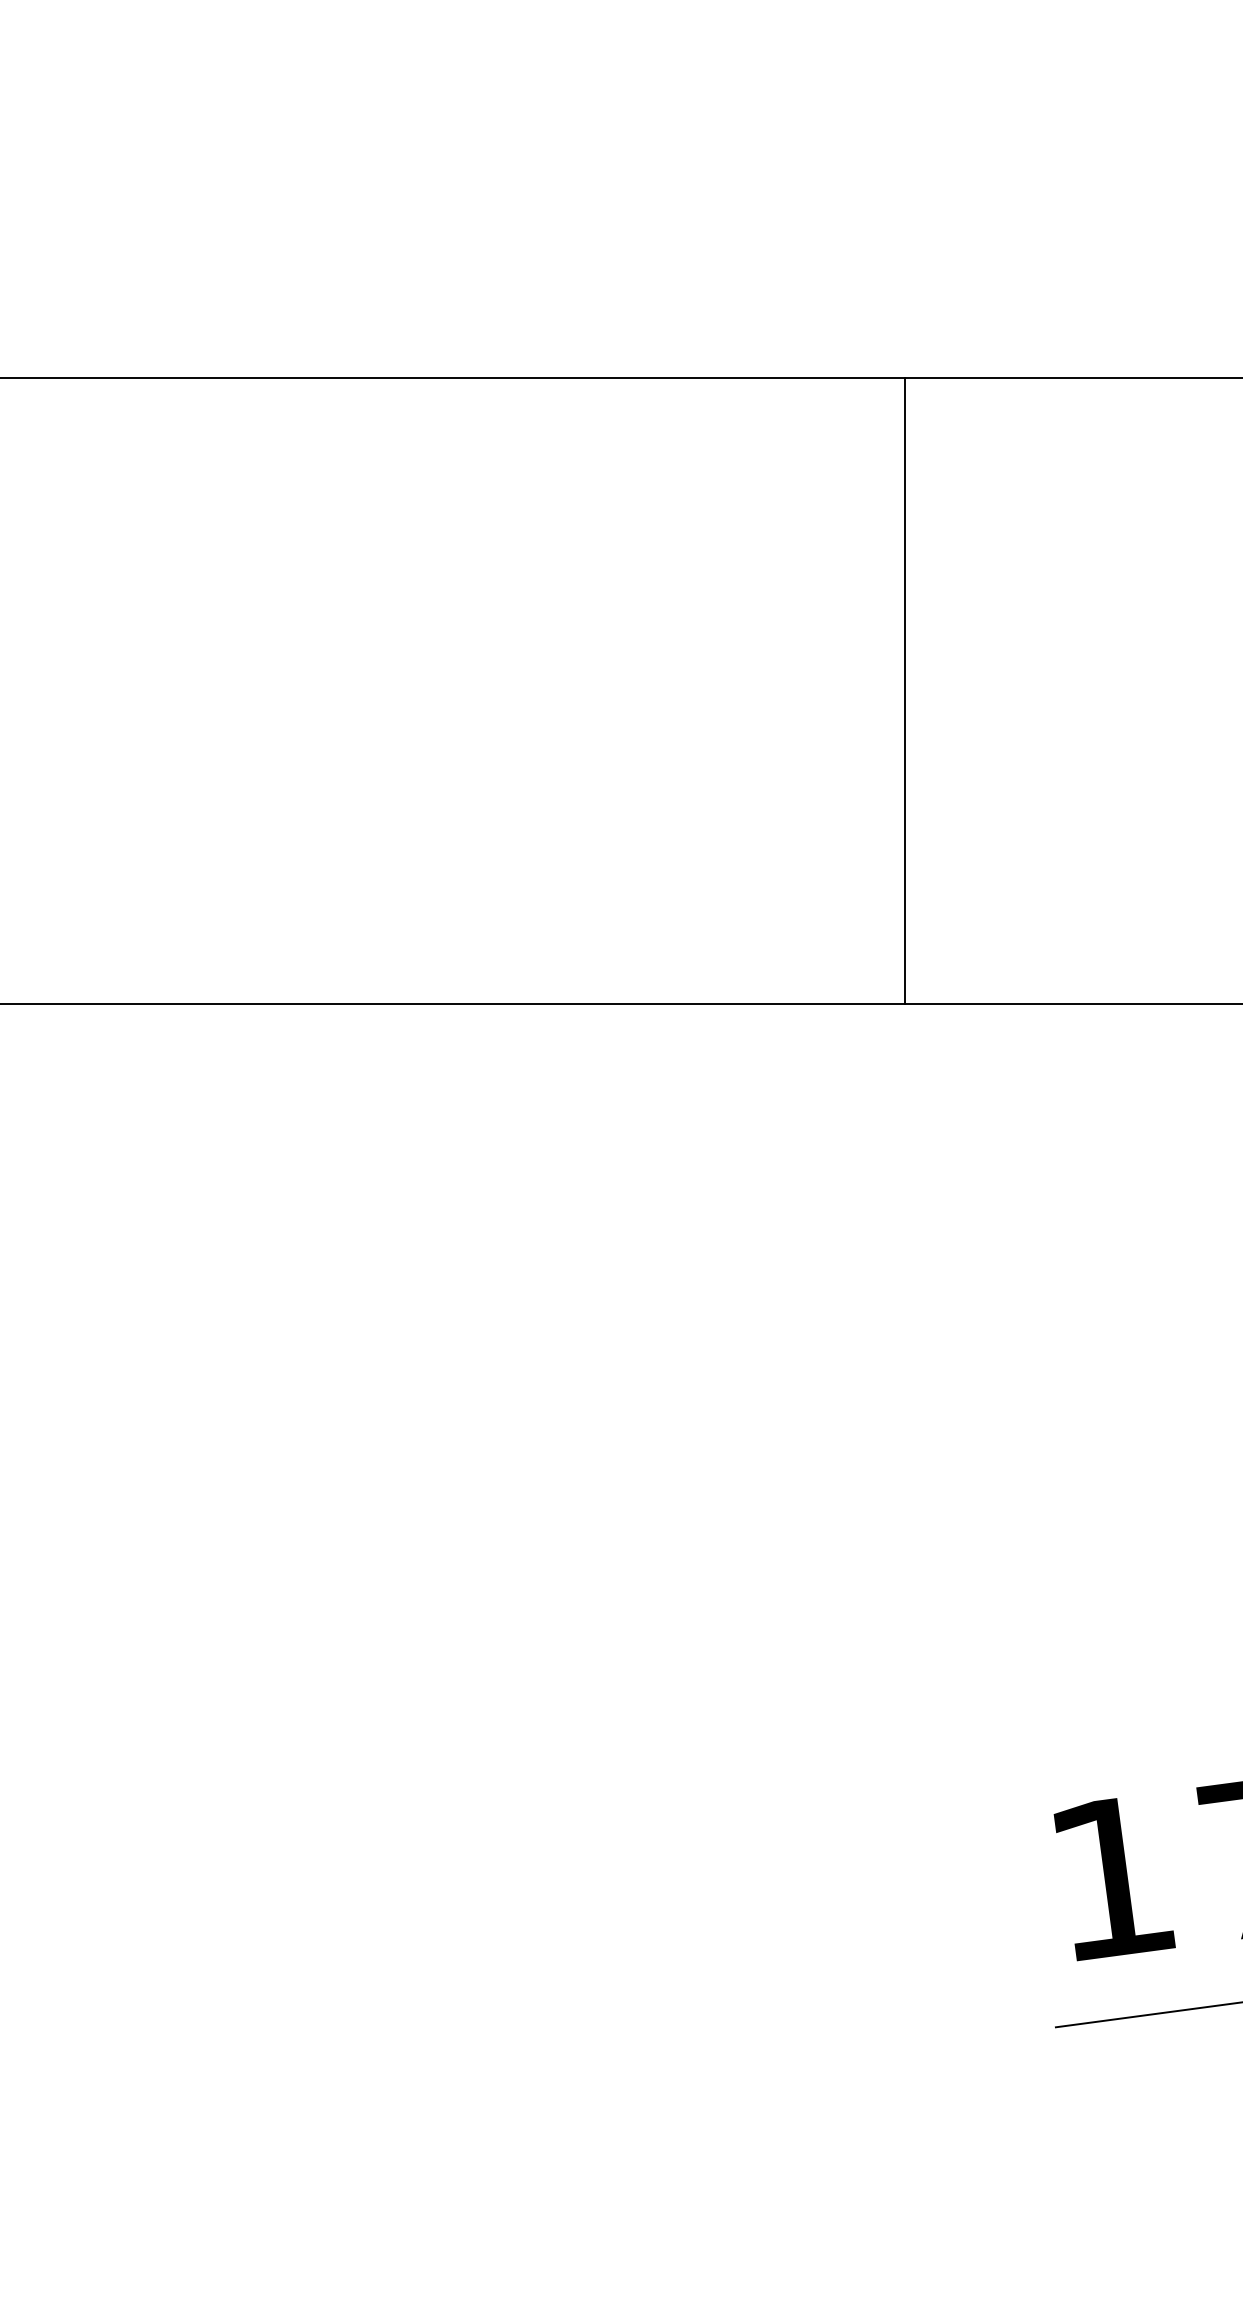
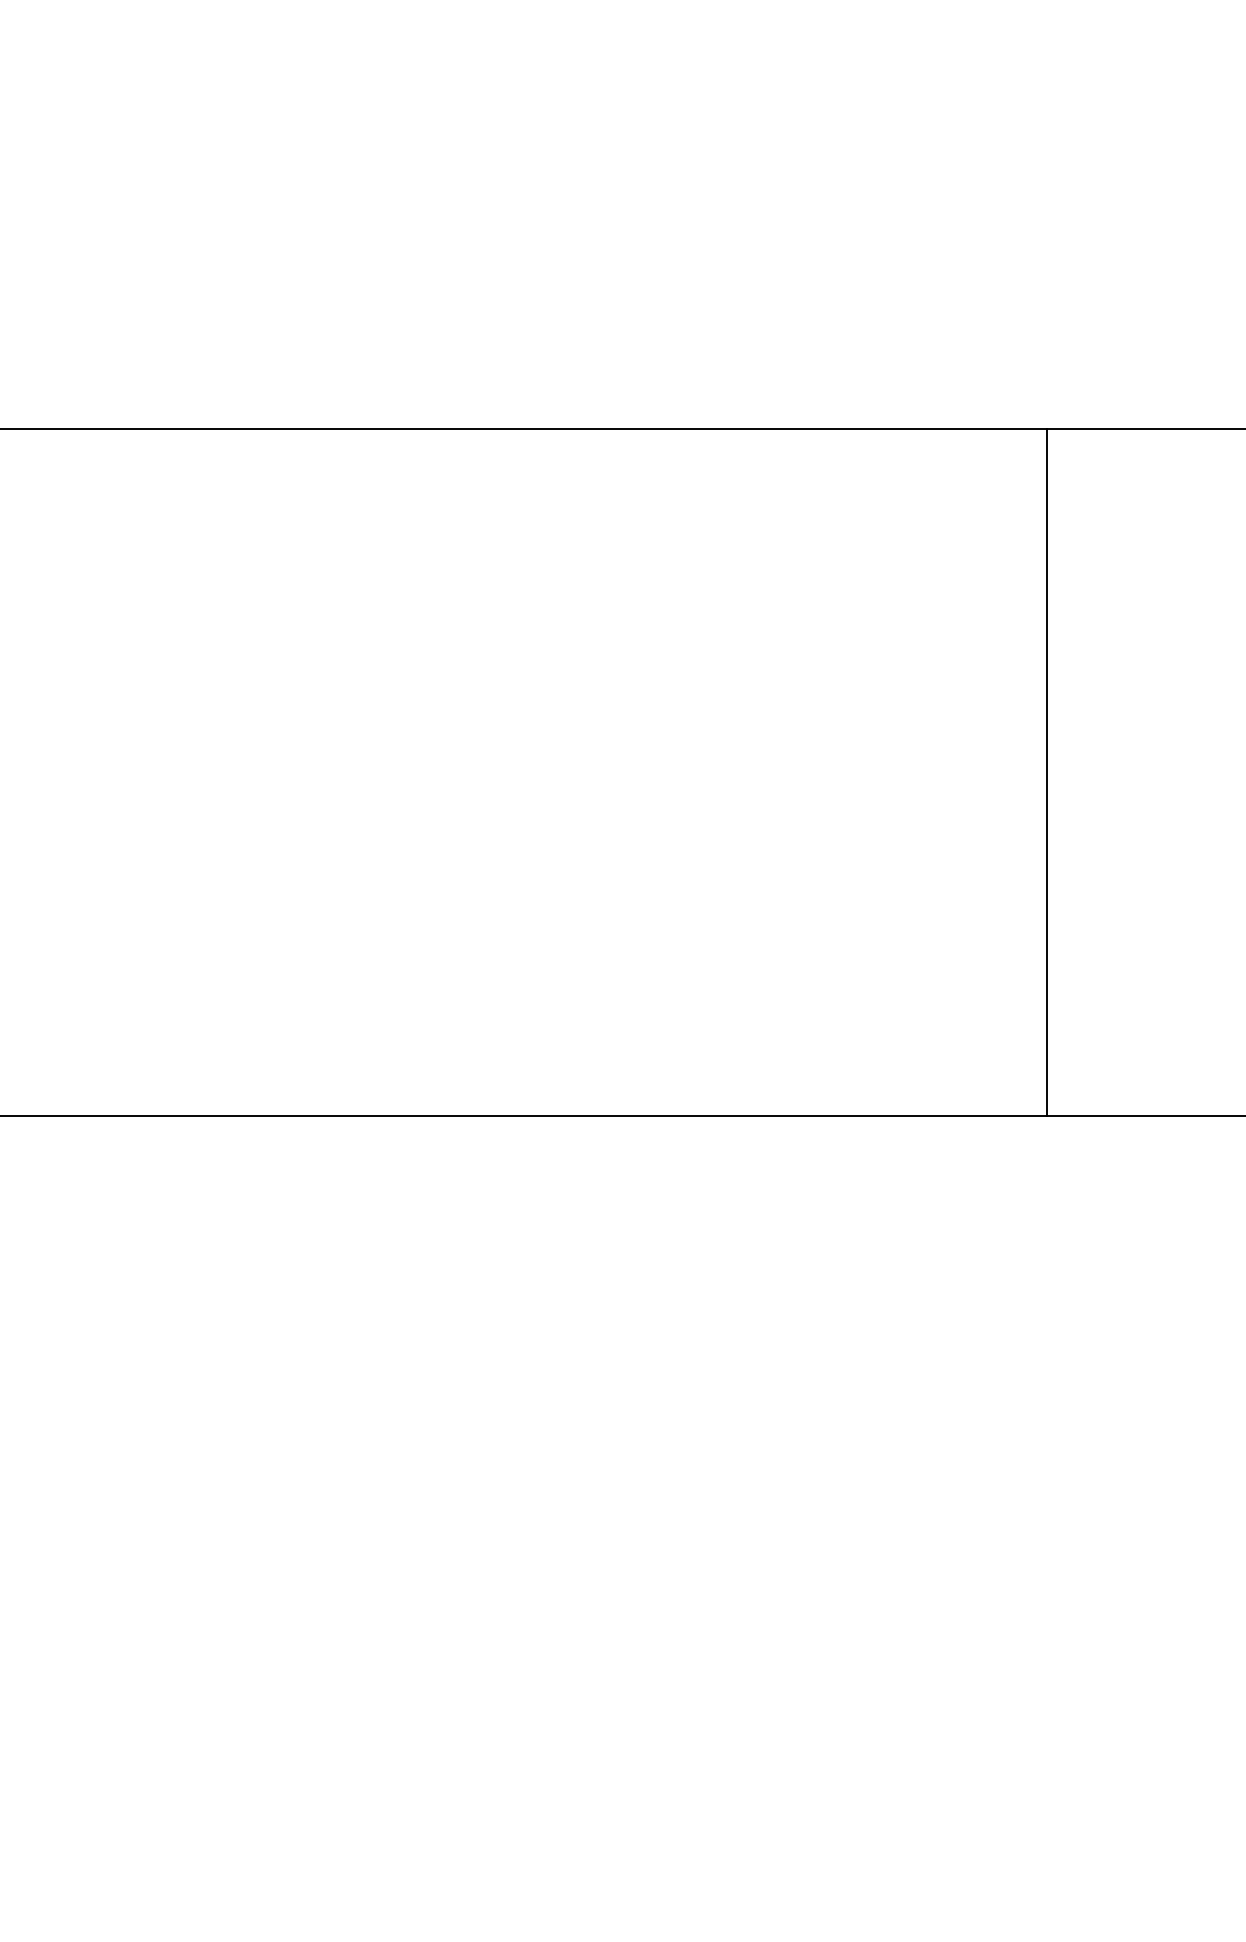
line: (905, 690) -> (1047, 772), moved

